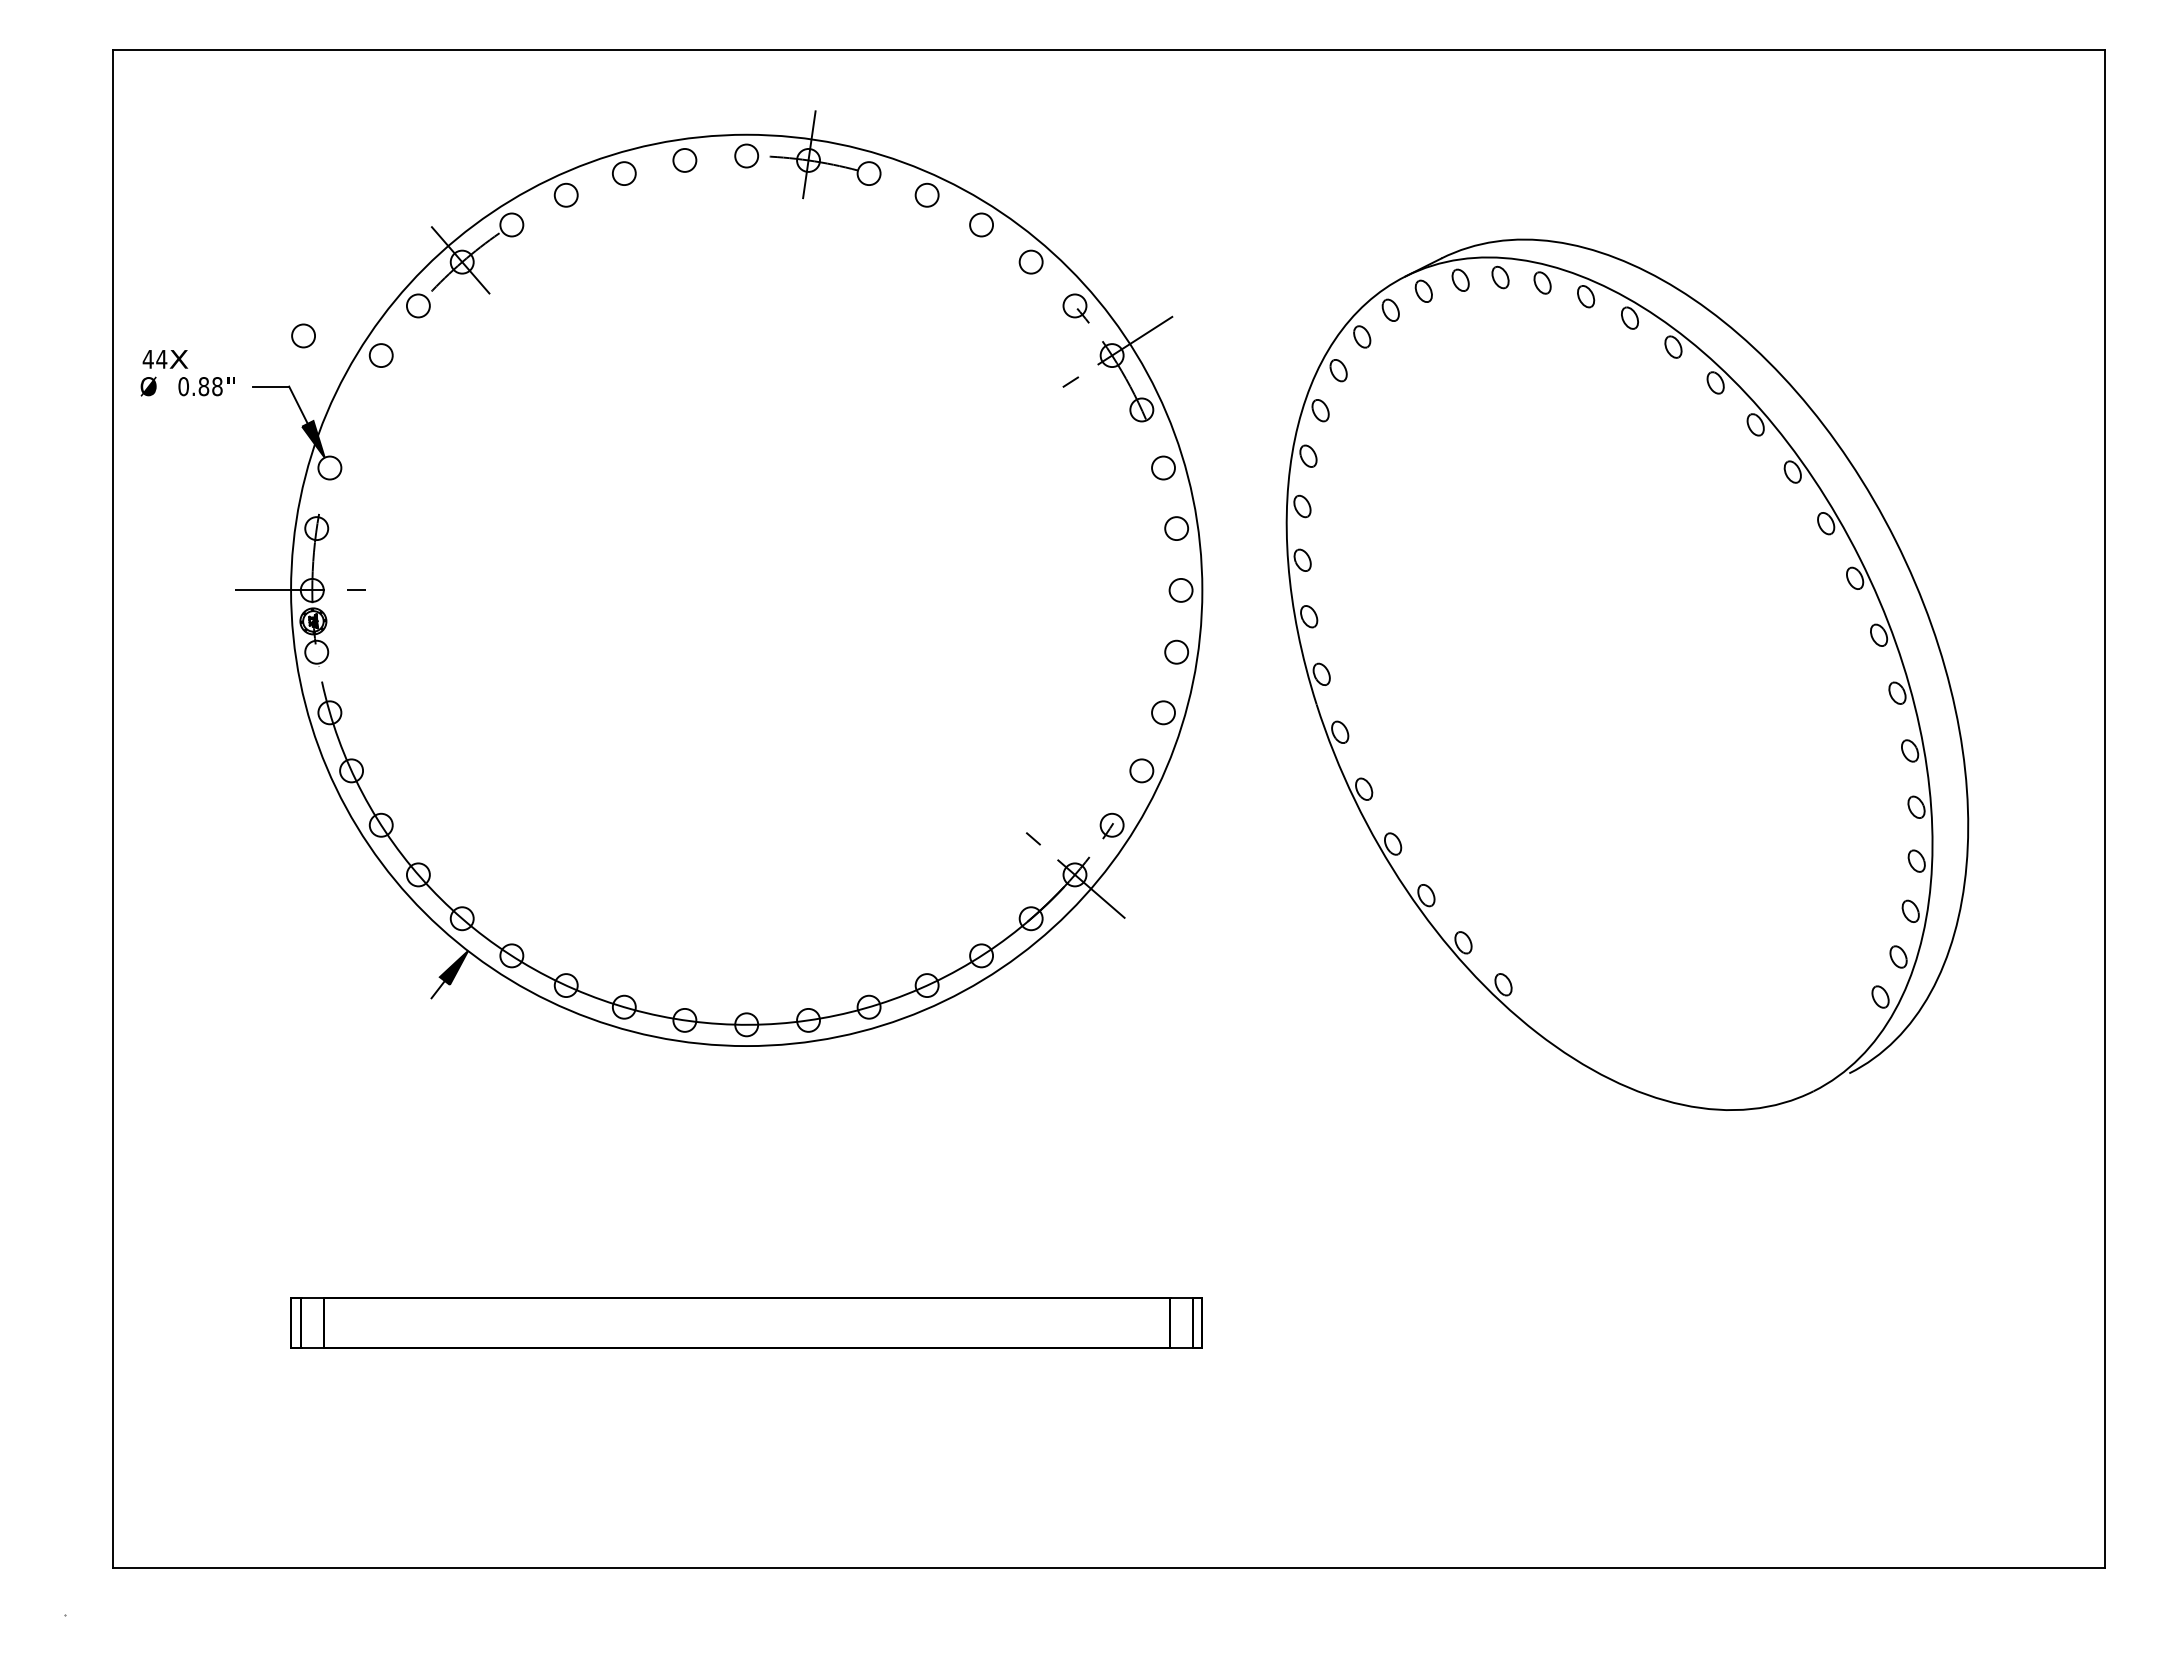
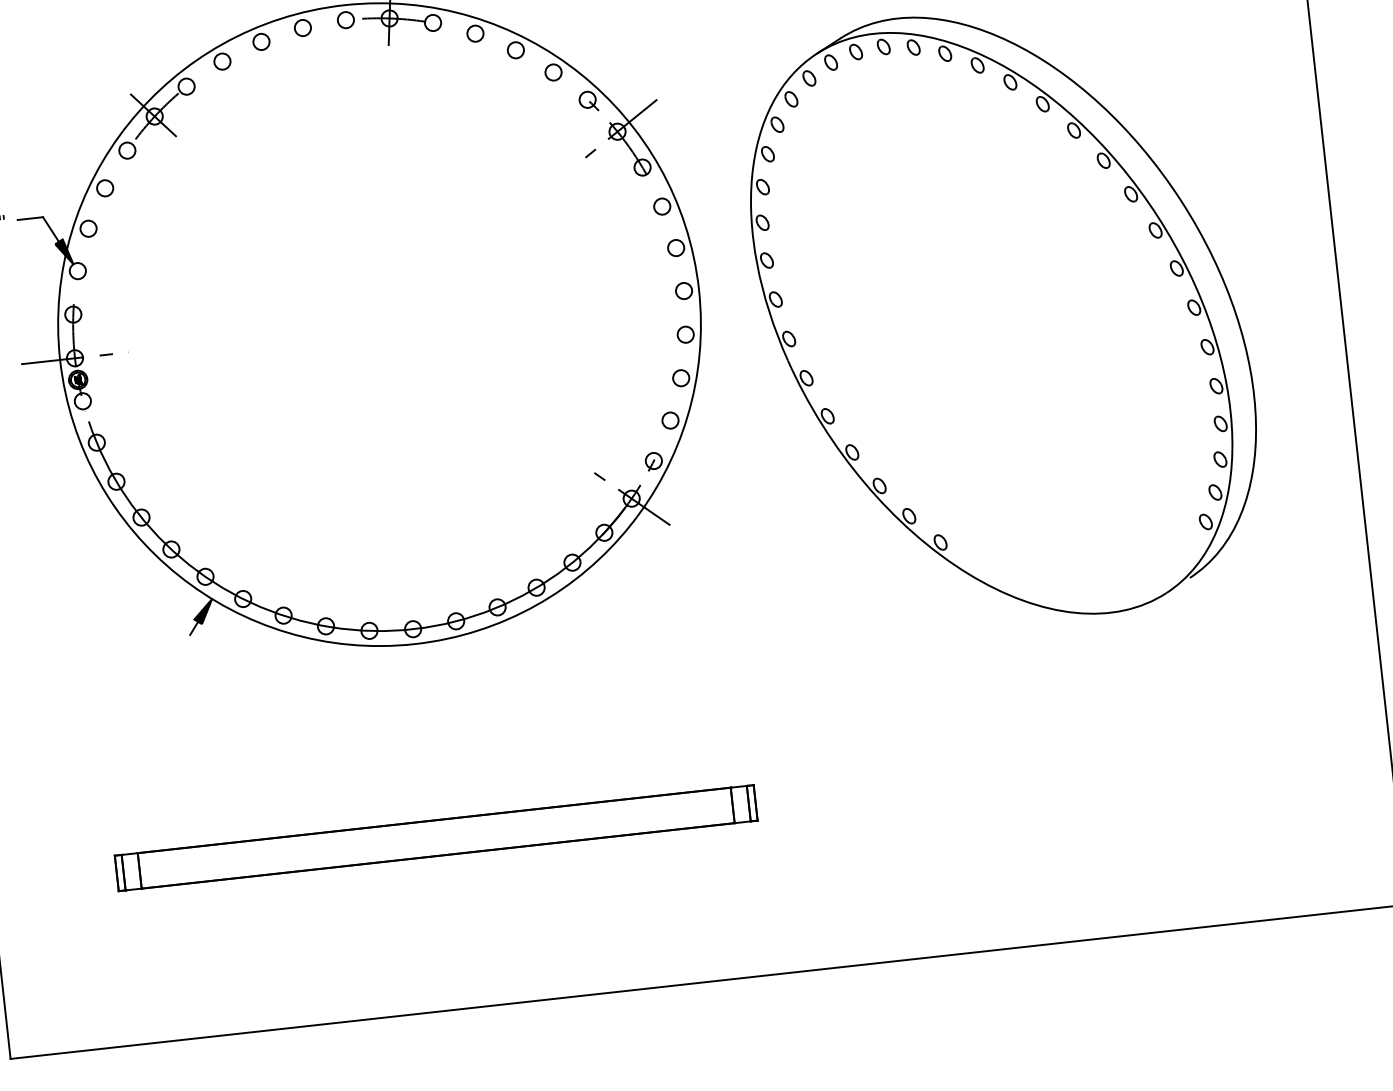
circle: (303, 335) -> (88, 228), moved

